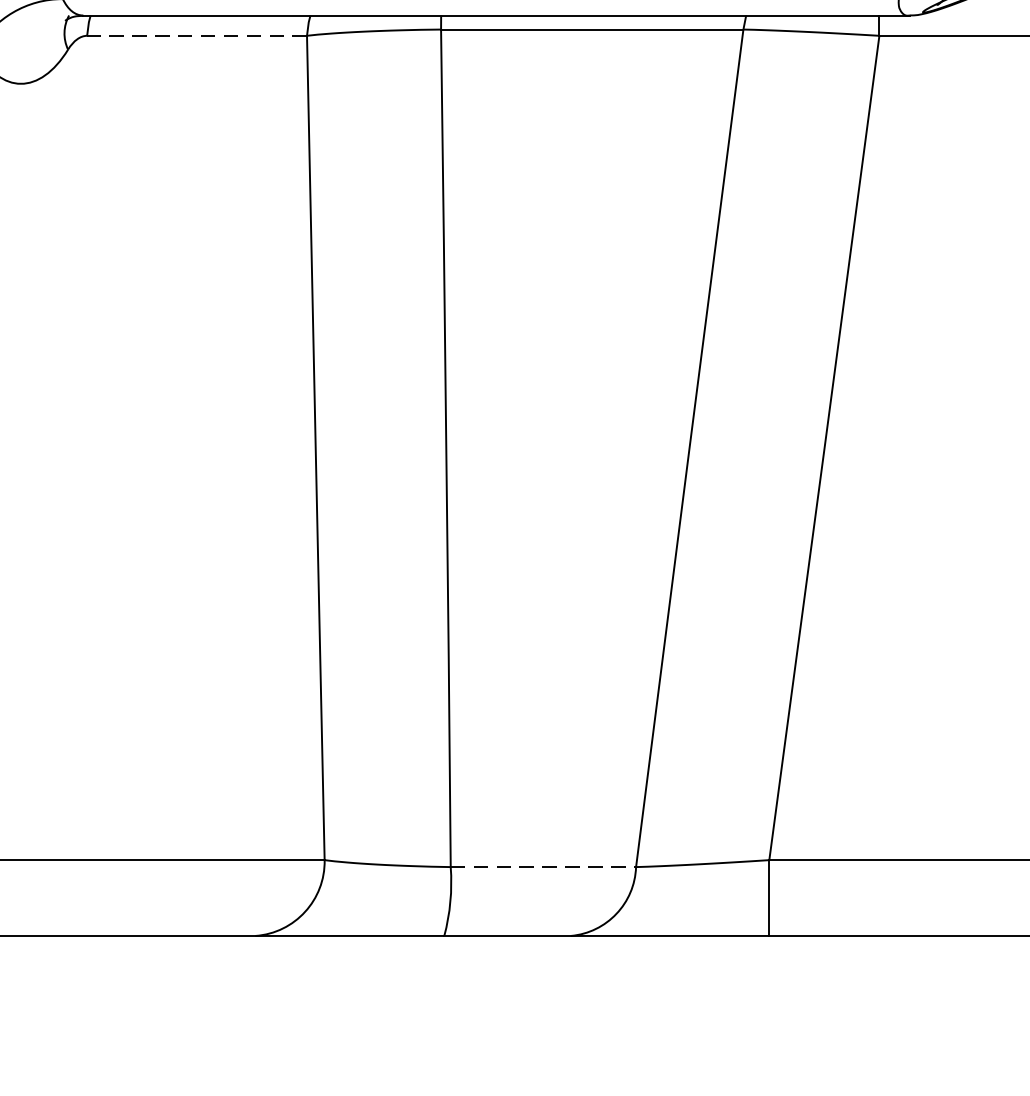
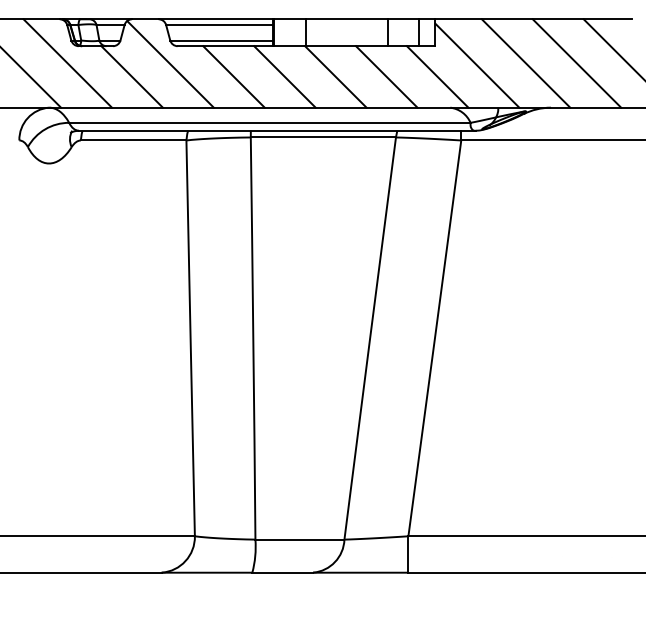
line: (196, 35) -> (133, 140), dashed -> solid
line: (542, 866) -> (299, 539), dashed -> solid

